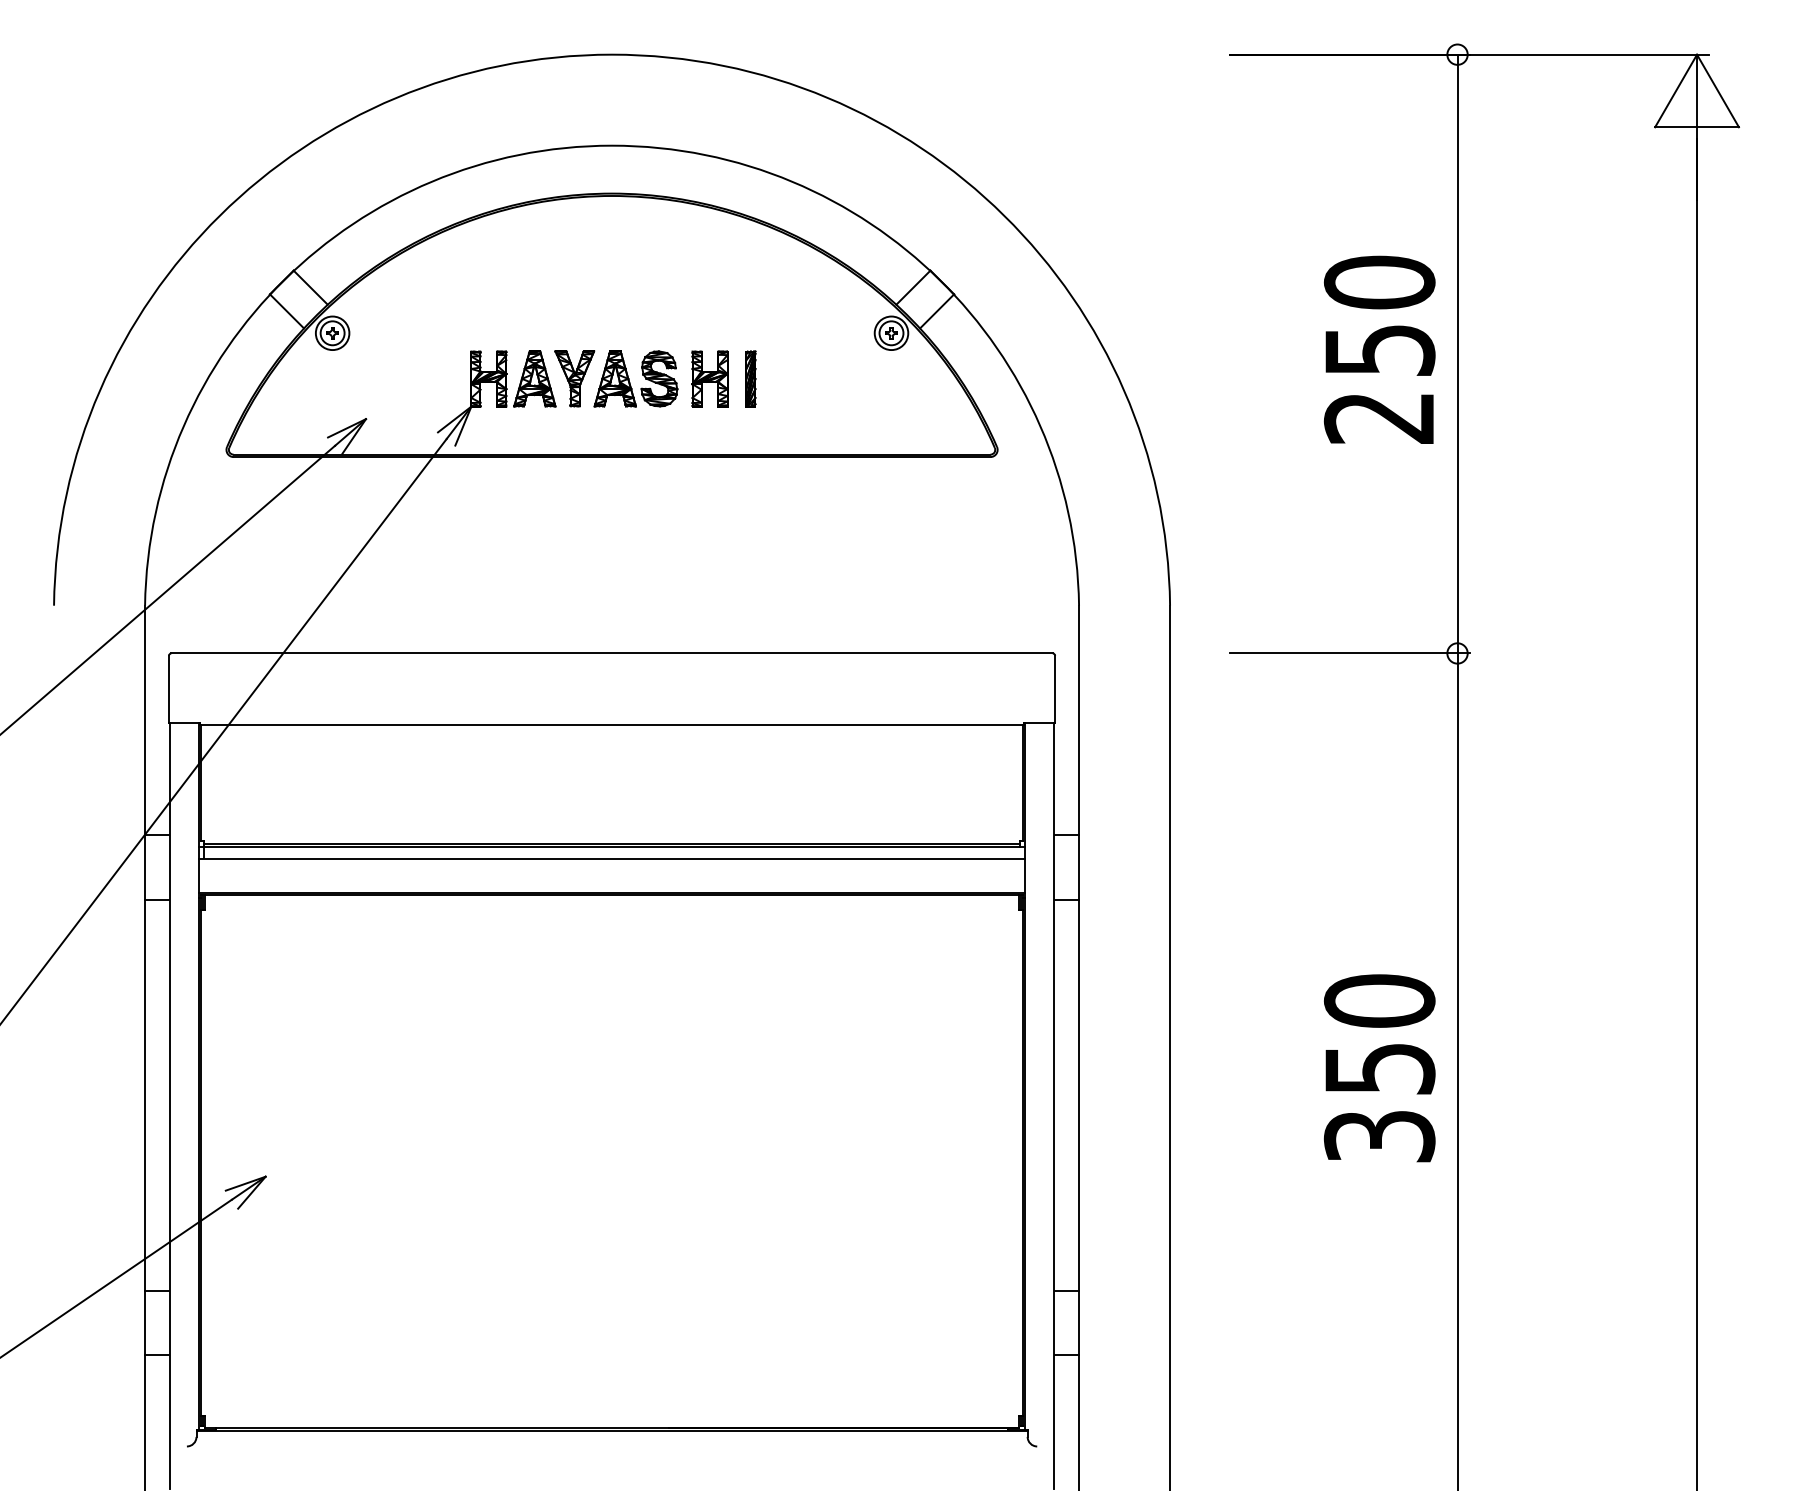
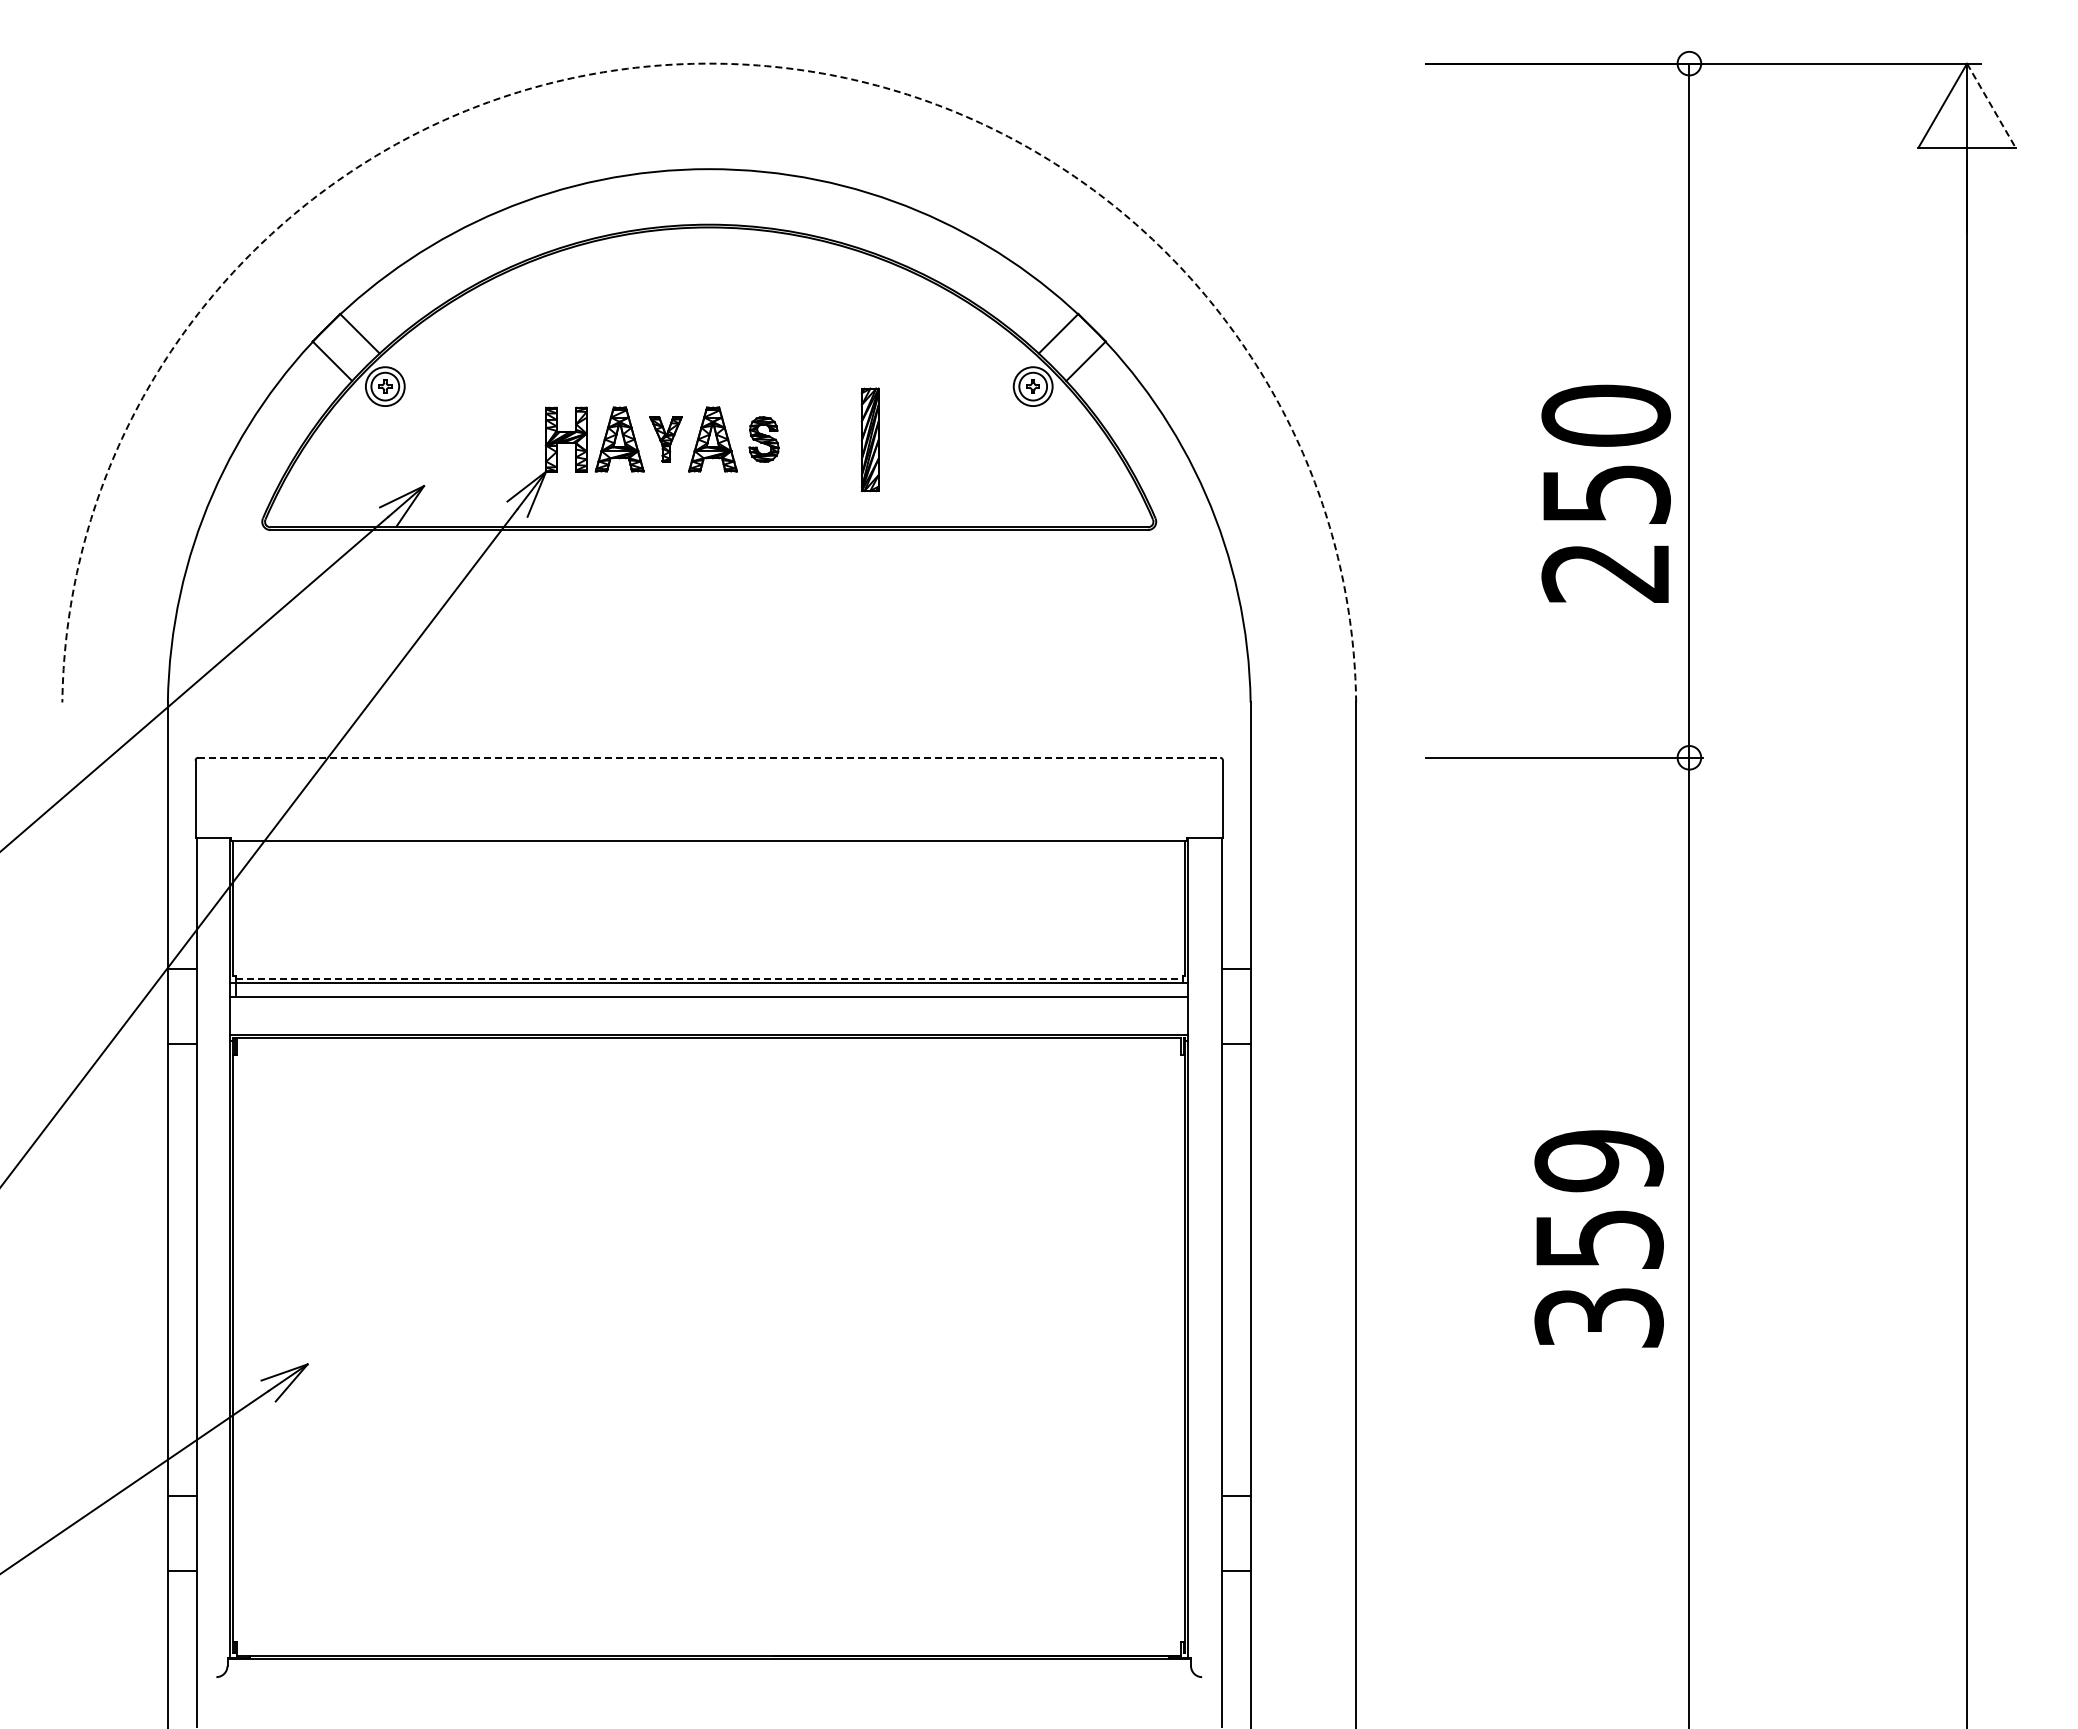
arc: (612, 54) -> (709, 63), solid -> dashed
line: (1718, 90) -> (1991, 105), solid -> dashed
text: (1379, 349) -> (1605, 493), moved
part: (574, 378) -> (665, 439), size x0.7
part: (658, 378) -> (763, 439), size x0.7
part: (709, 378) -> (822, 439), removed
part: (750, 378) -> (869, 439), size x1.6
line: (612, 653) -> (709, 757), solid -> dashed
line: (612, 843) -> (709, 978), solid -> dashed
text: (1379, 1000) -> (1598, 1160), 350 -> 359

